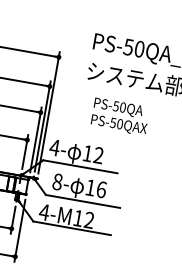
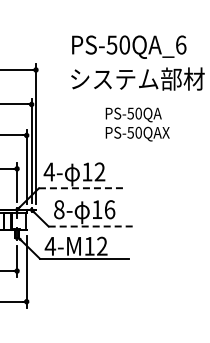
text: (120, 116) -> (137, 124), moved
line: (80, 166) -> (81, 188), solid -> dashed
line: (83, 201) -> (91, 226), solid -> dashed

